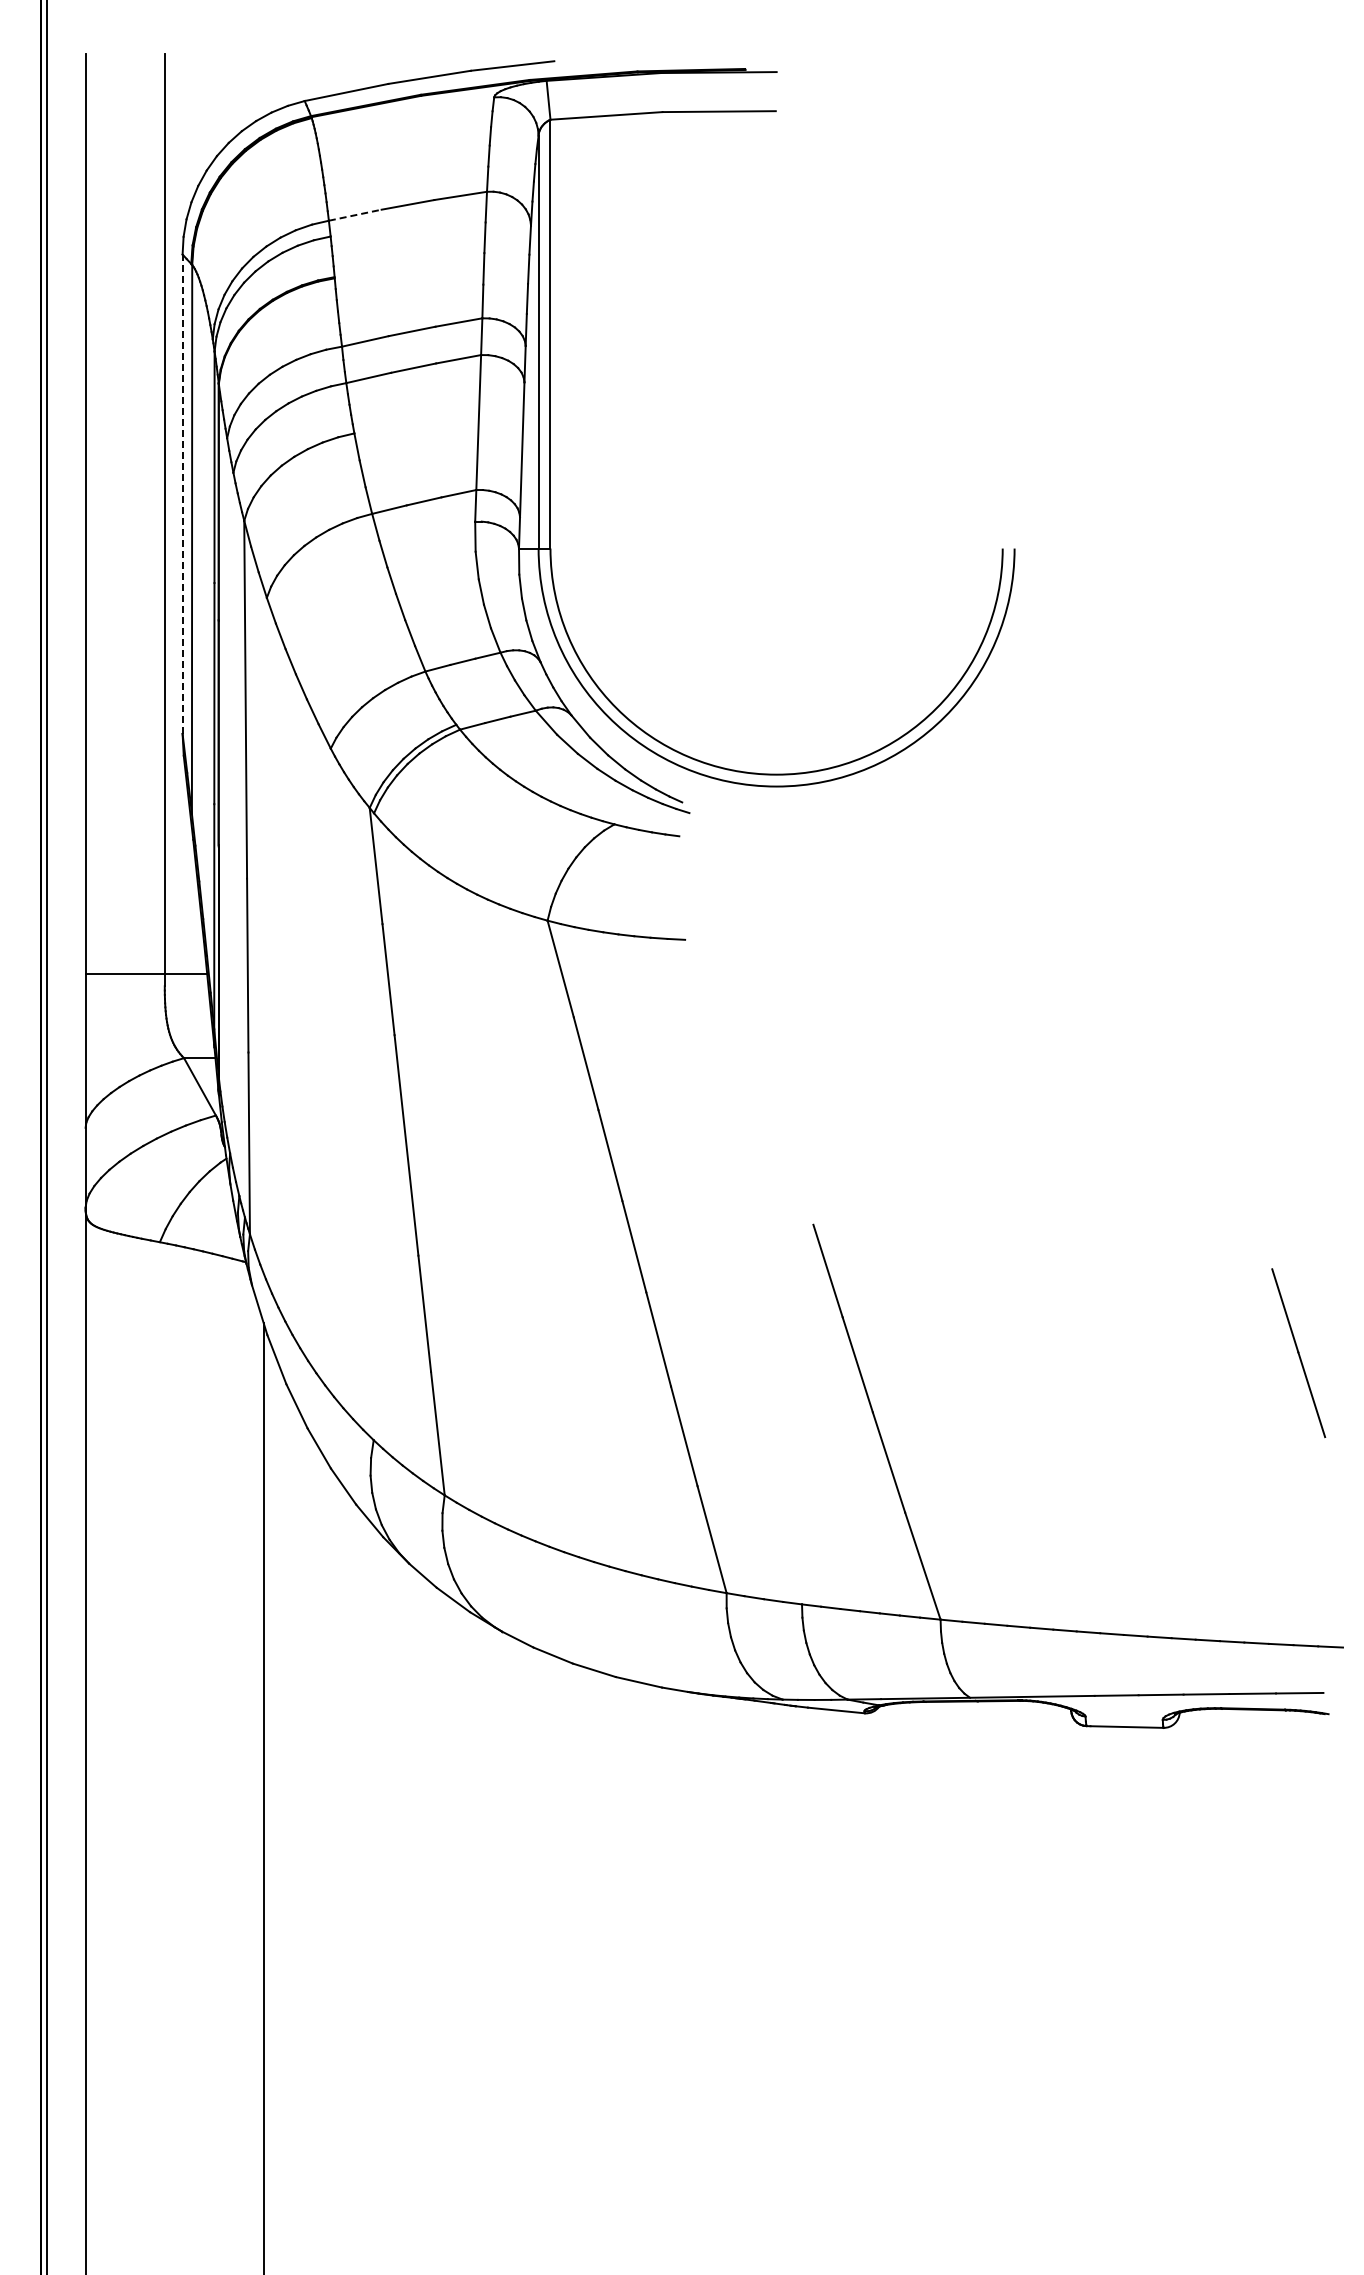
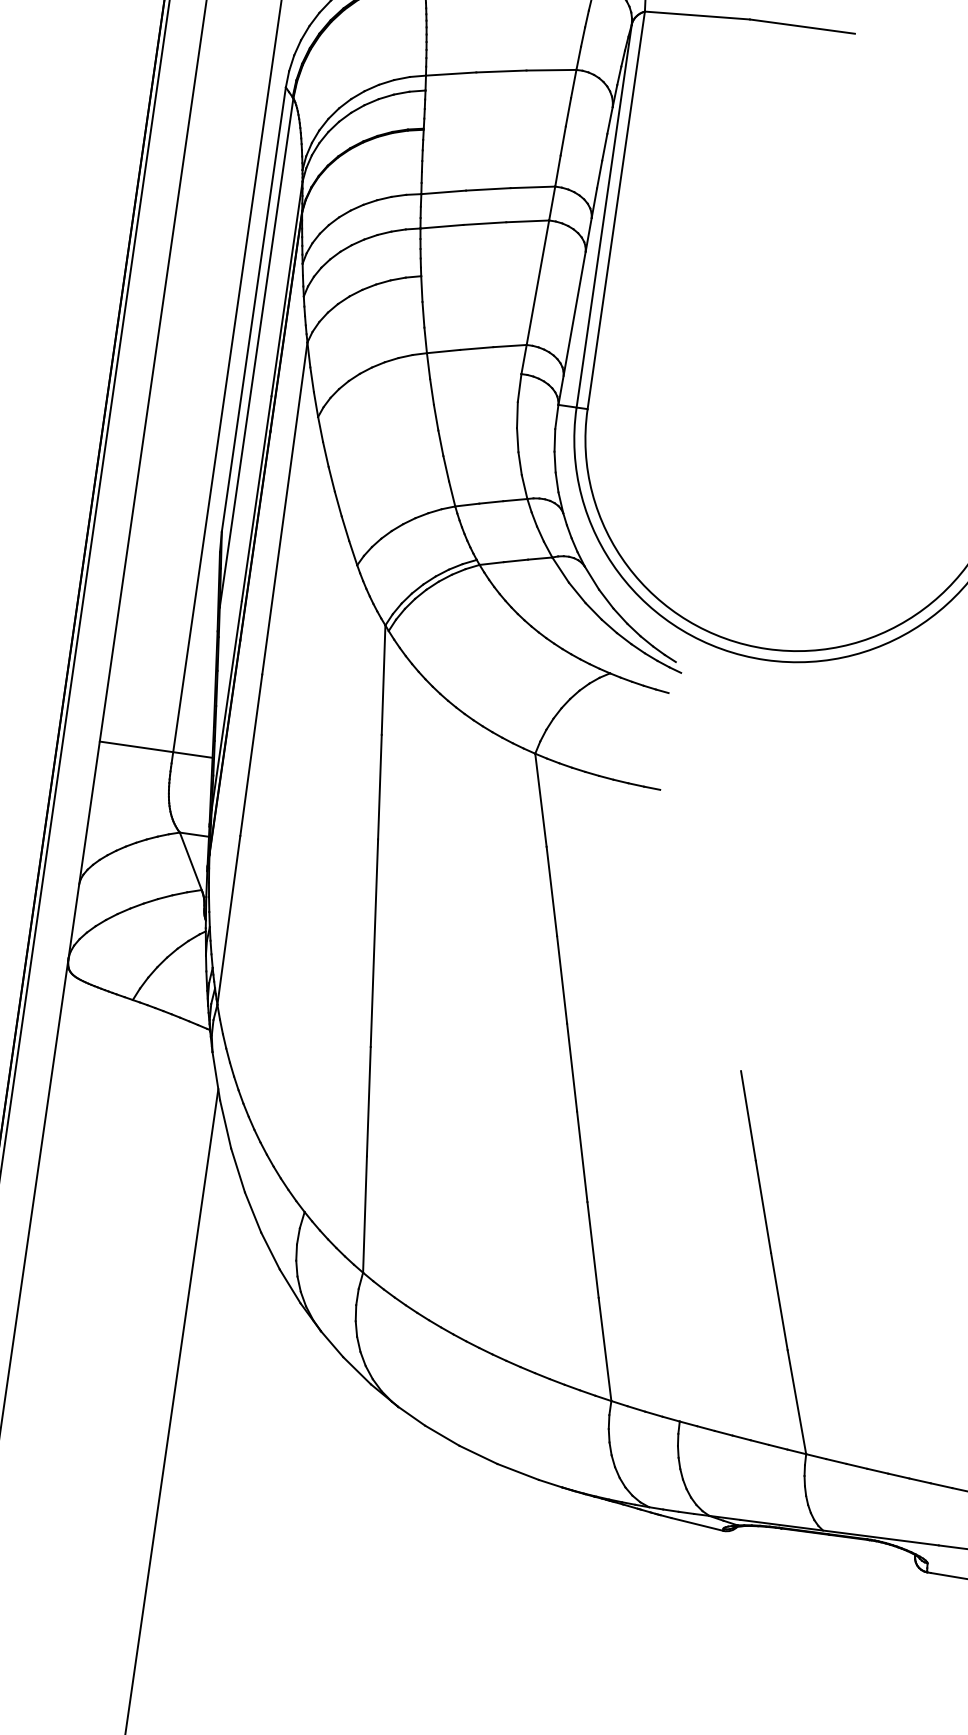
line: (355, 215) -> (451, 74), dashed -> solid
line: (182, 494) -> (253, 309), dashed -> solid

